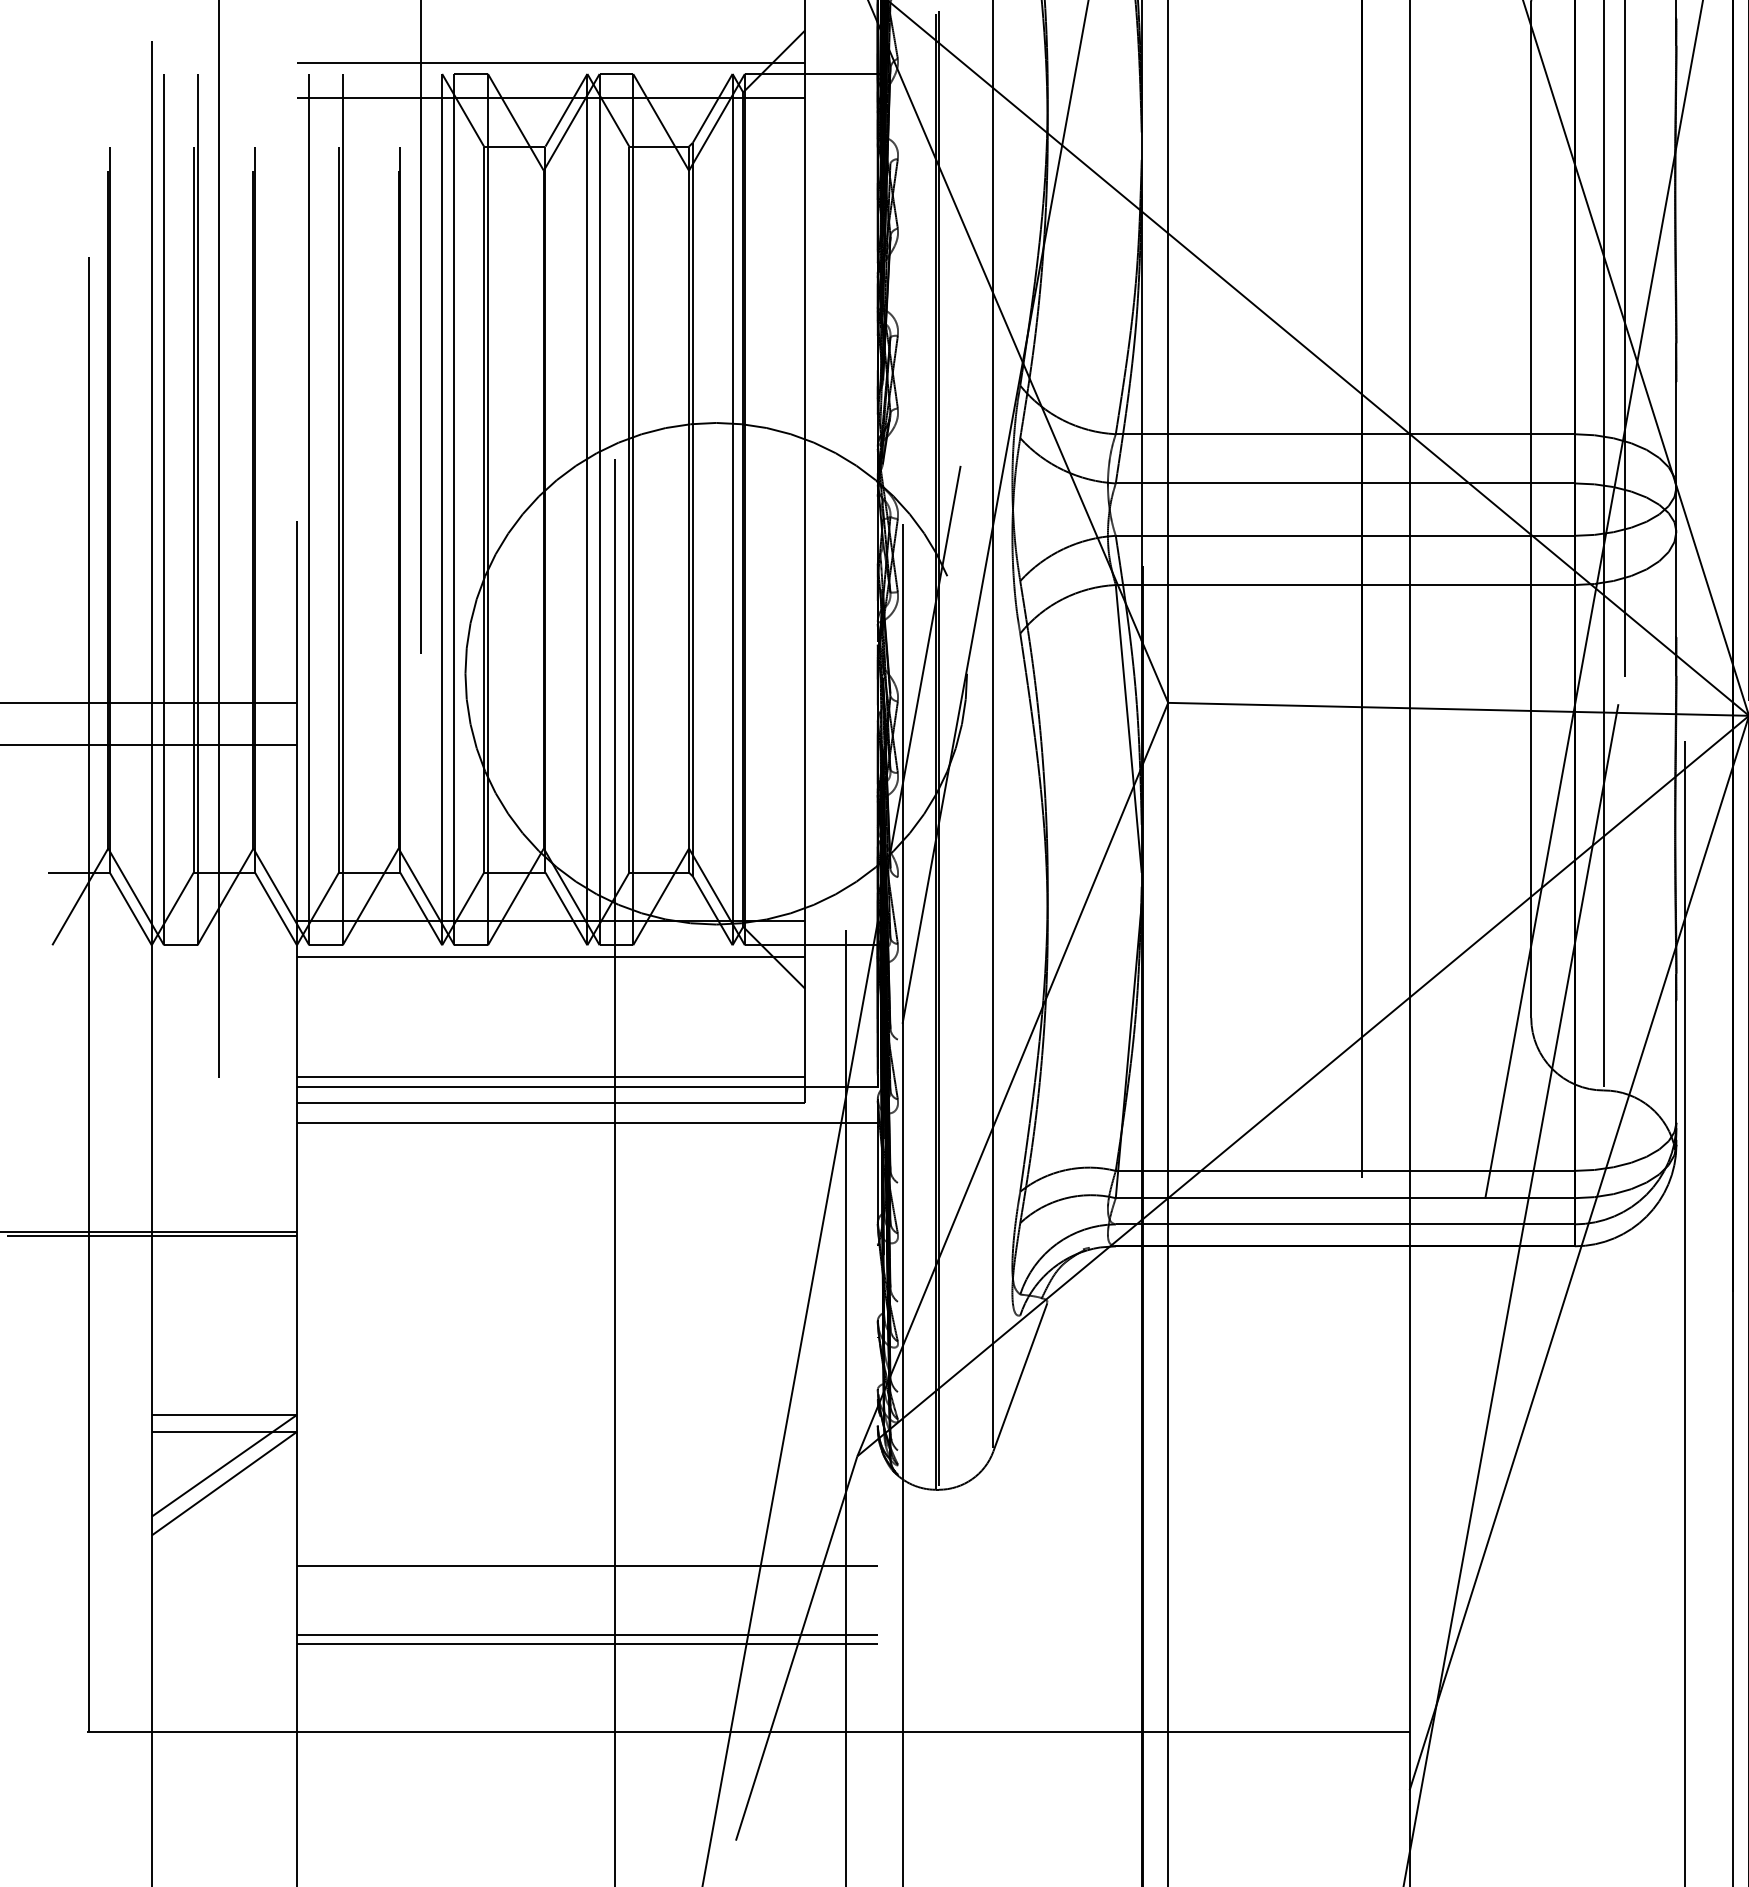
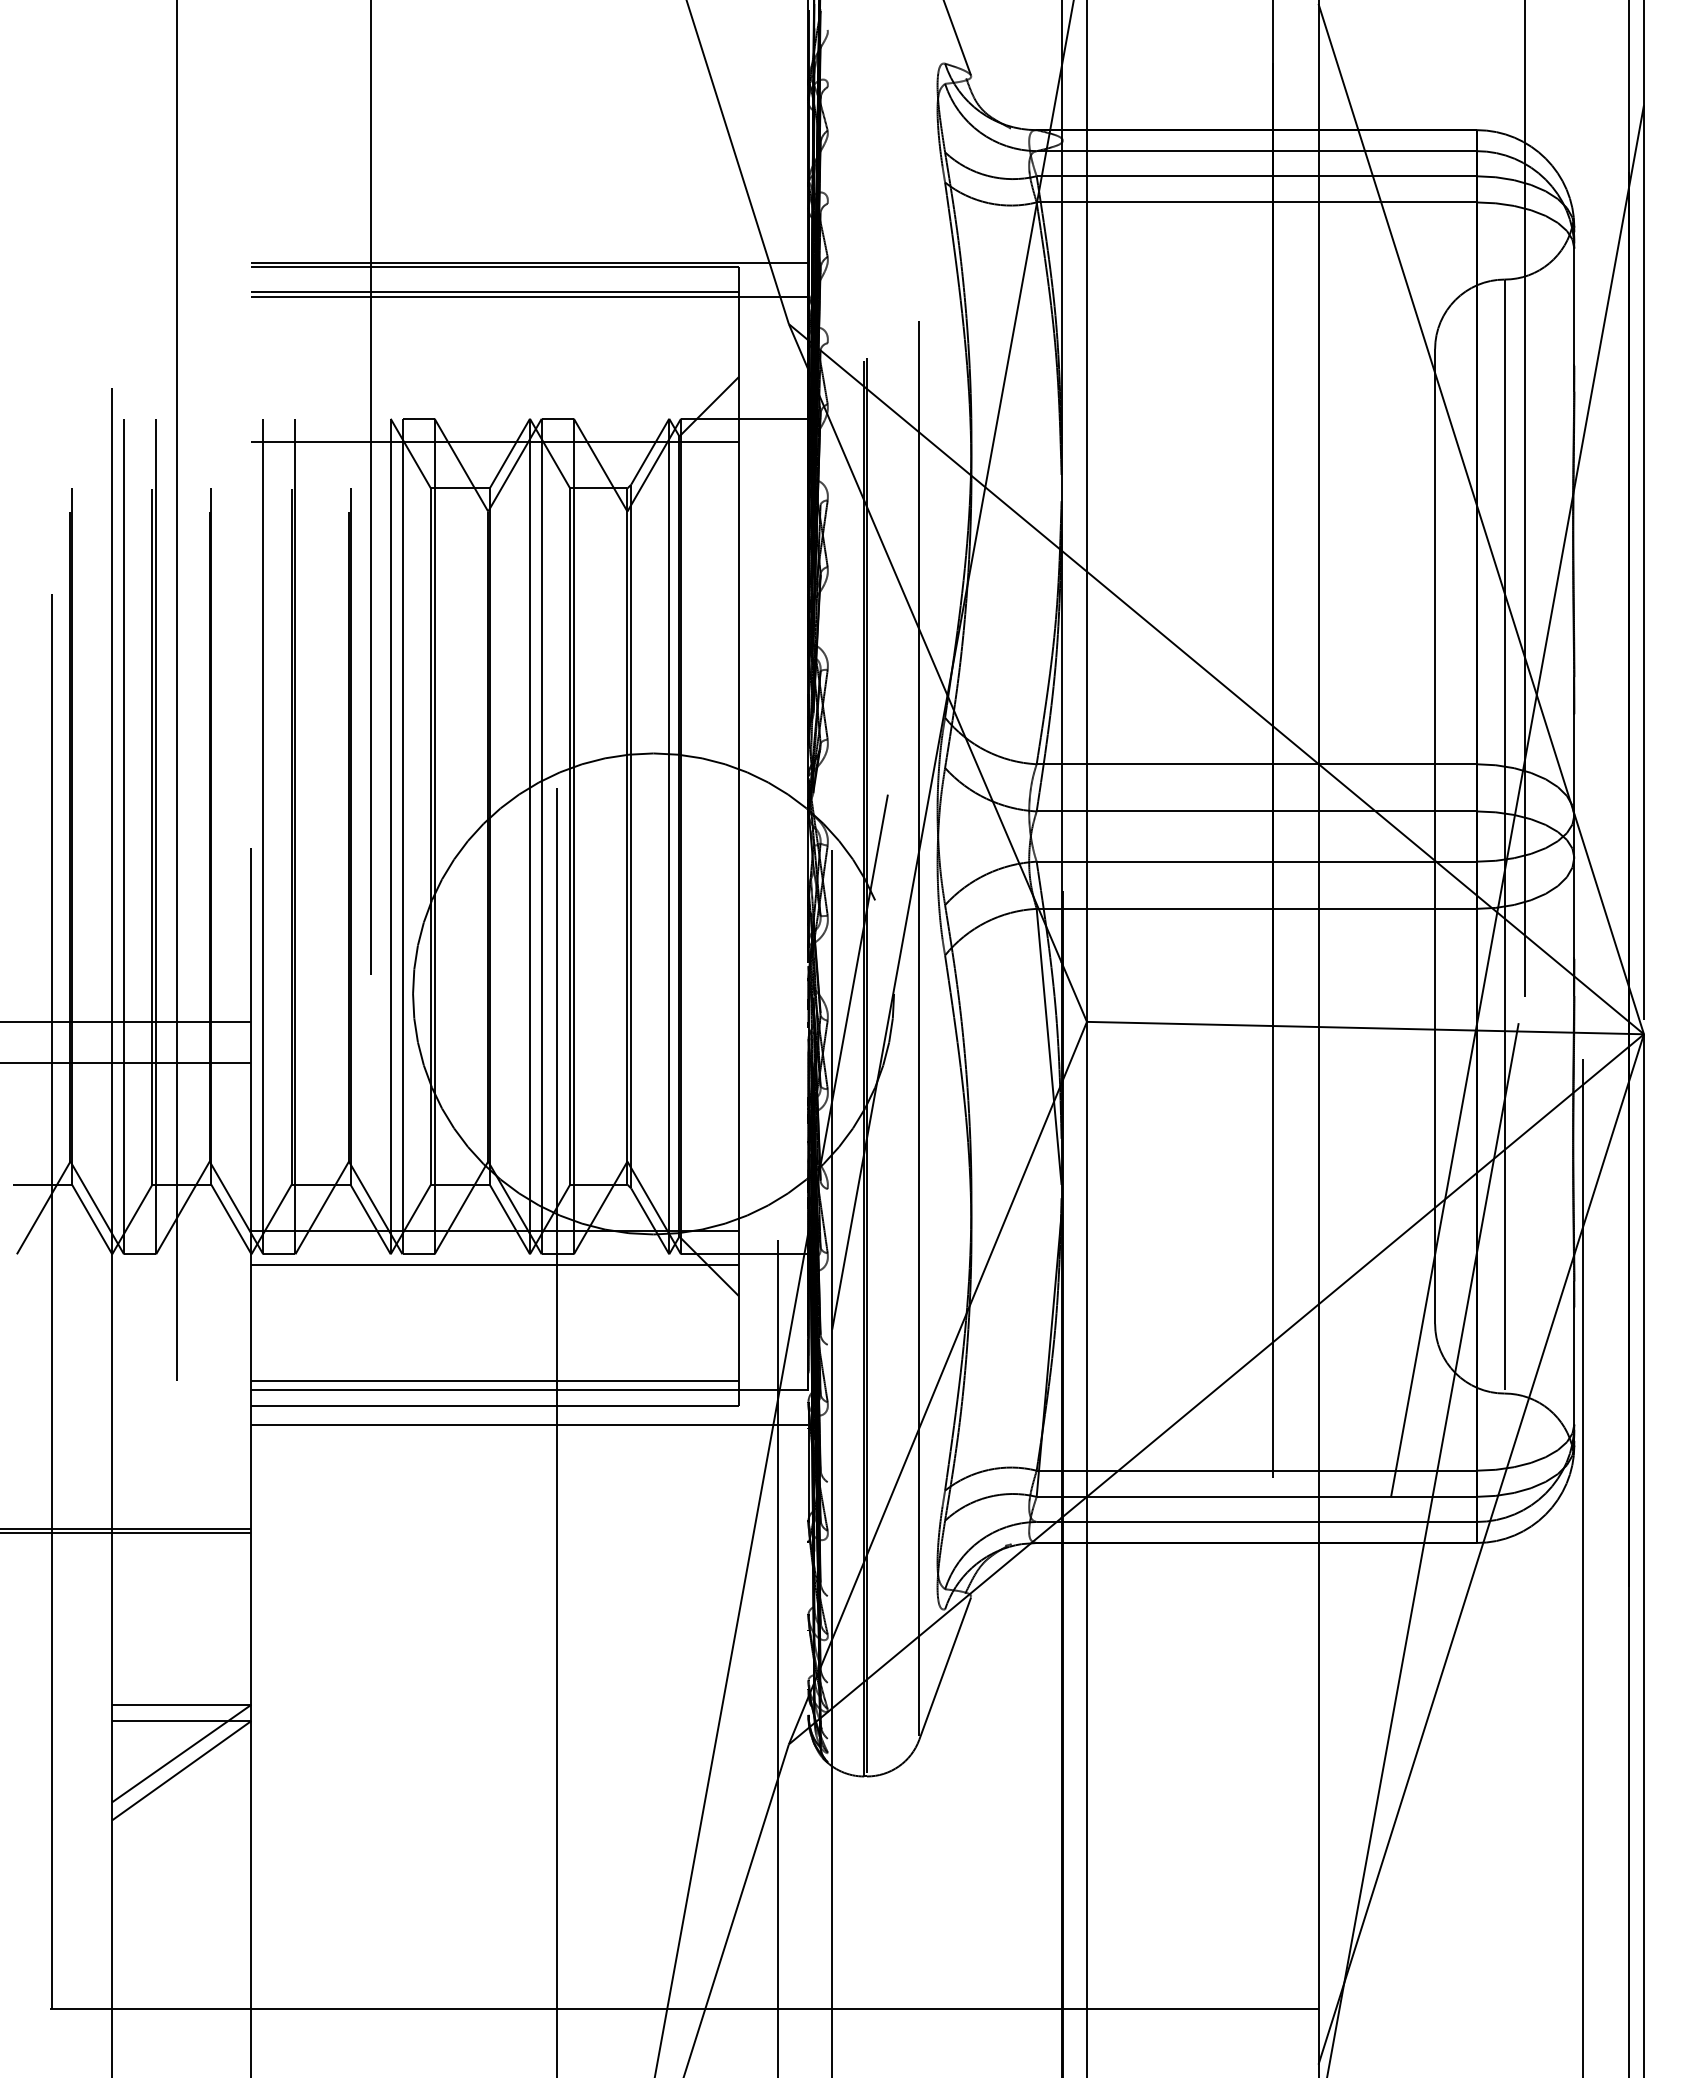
line: (550, 62) -> (494, 407), removed
line: (586, 1565) -> (529, 1849), removed
line: (586, 1634) -> (529, 1915), removed
line: (586, 1644) -> (529, 1924), removed

